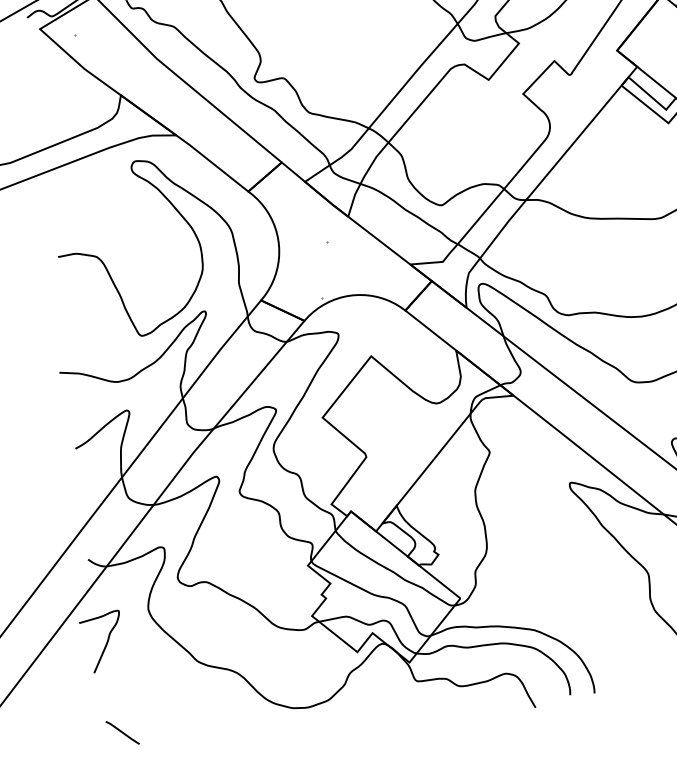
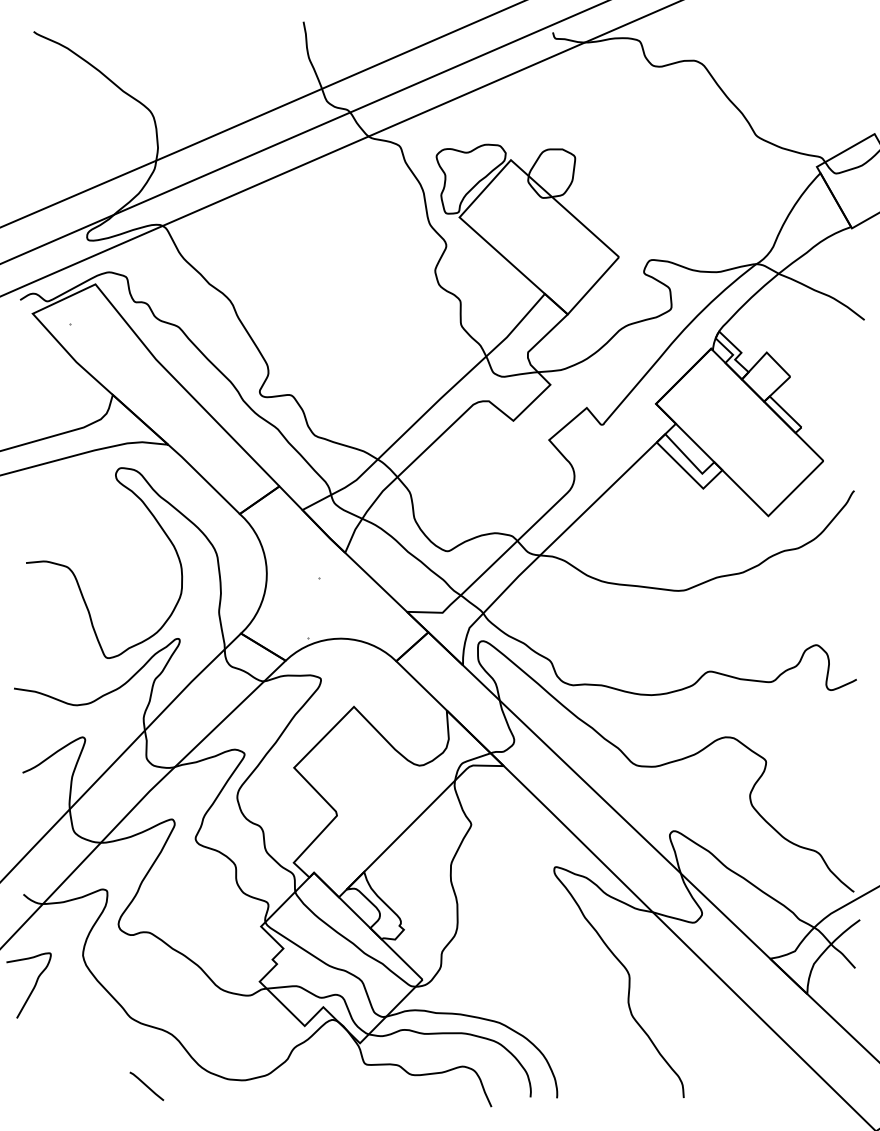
line: (122, 732) -> (146, 1085), moved

